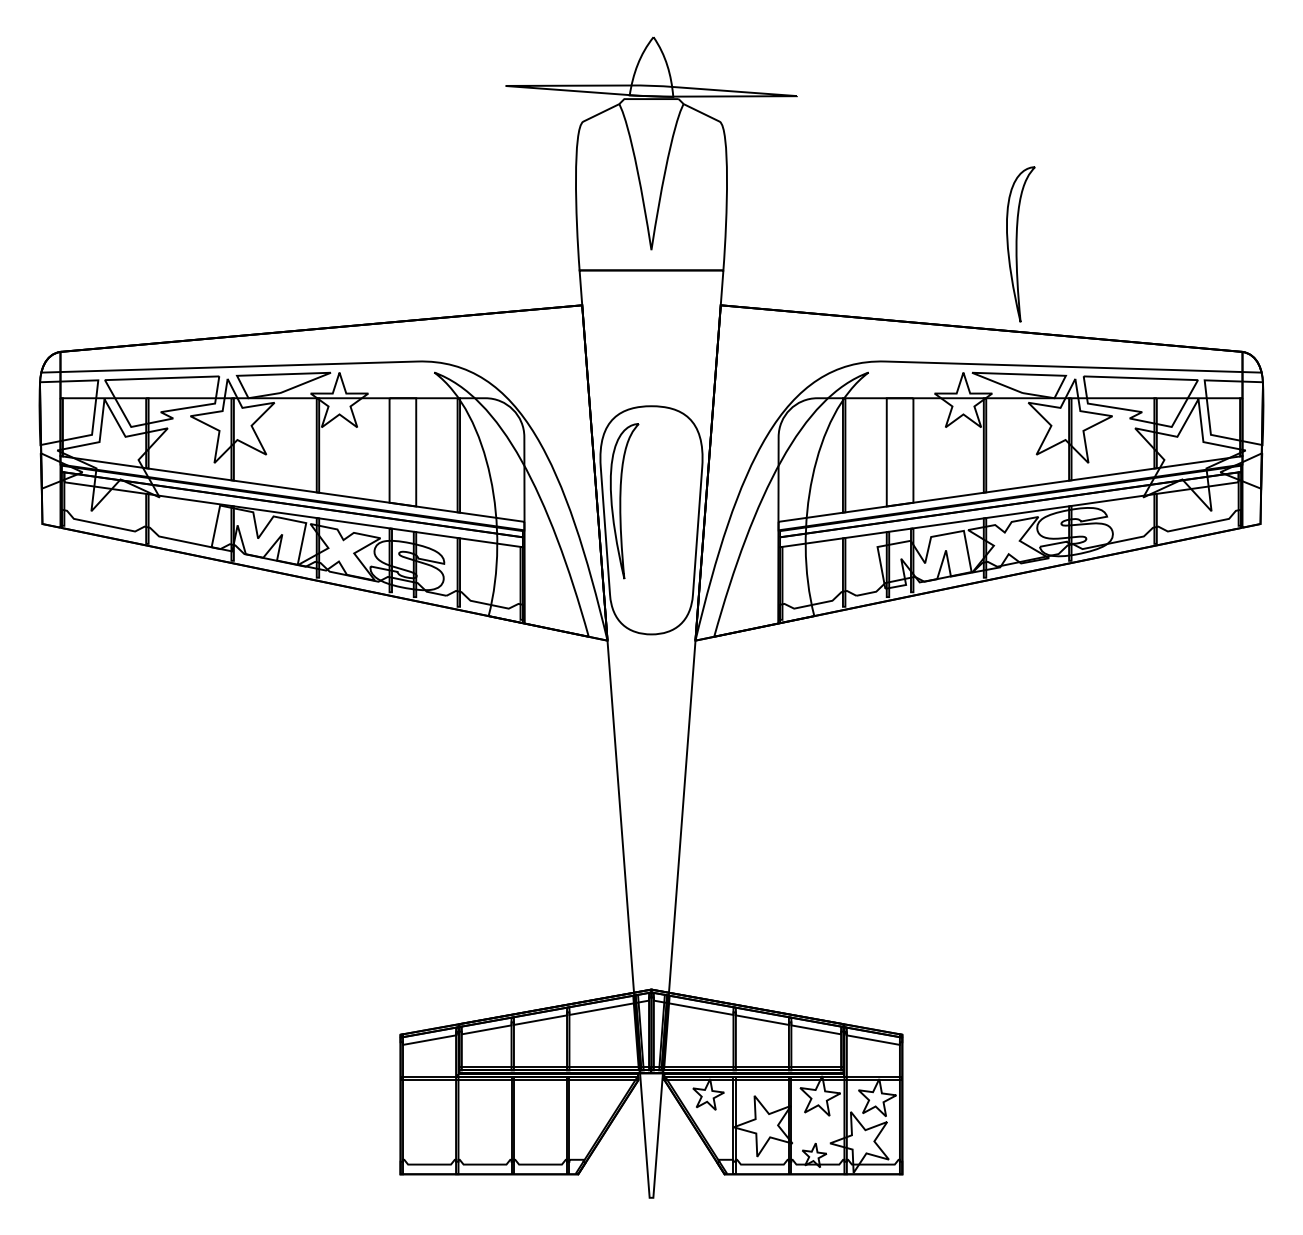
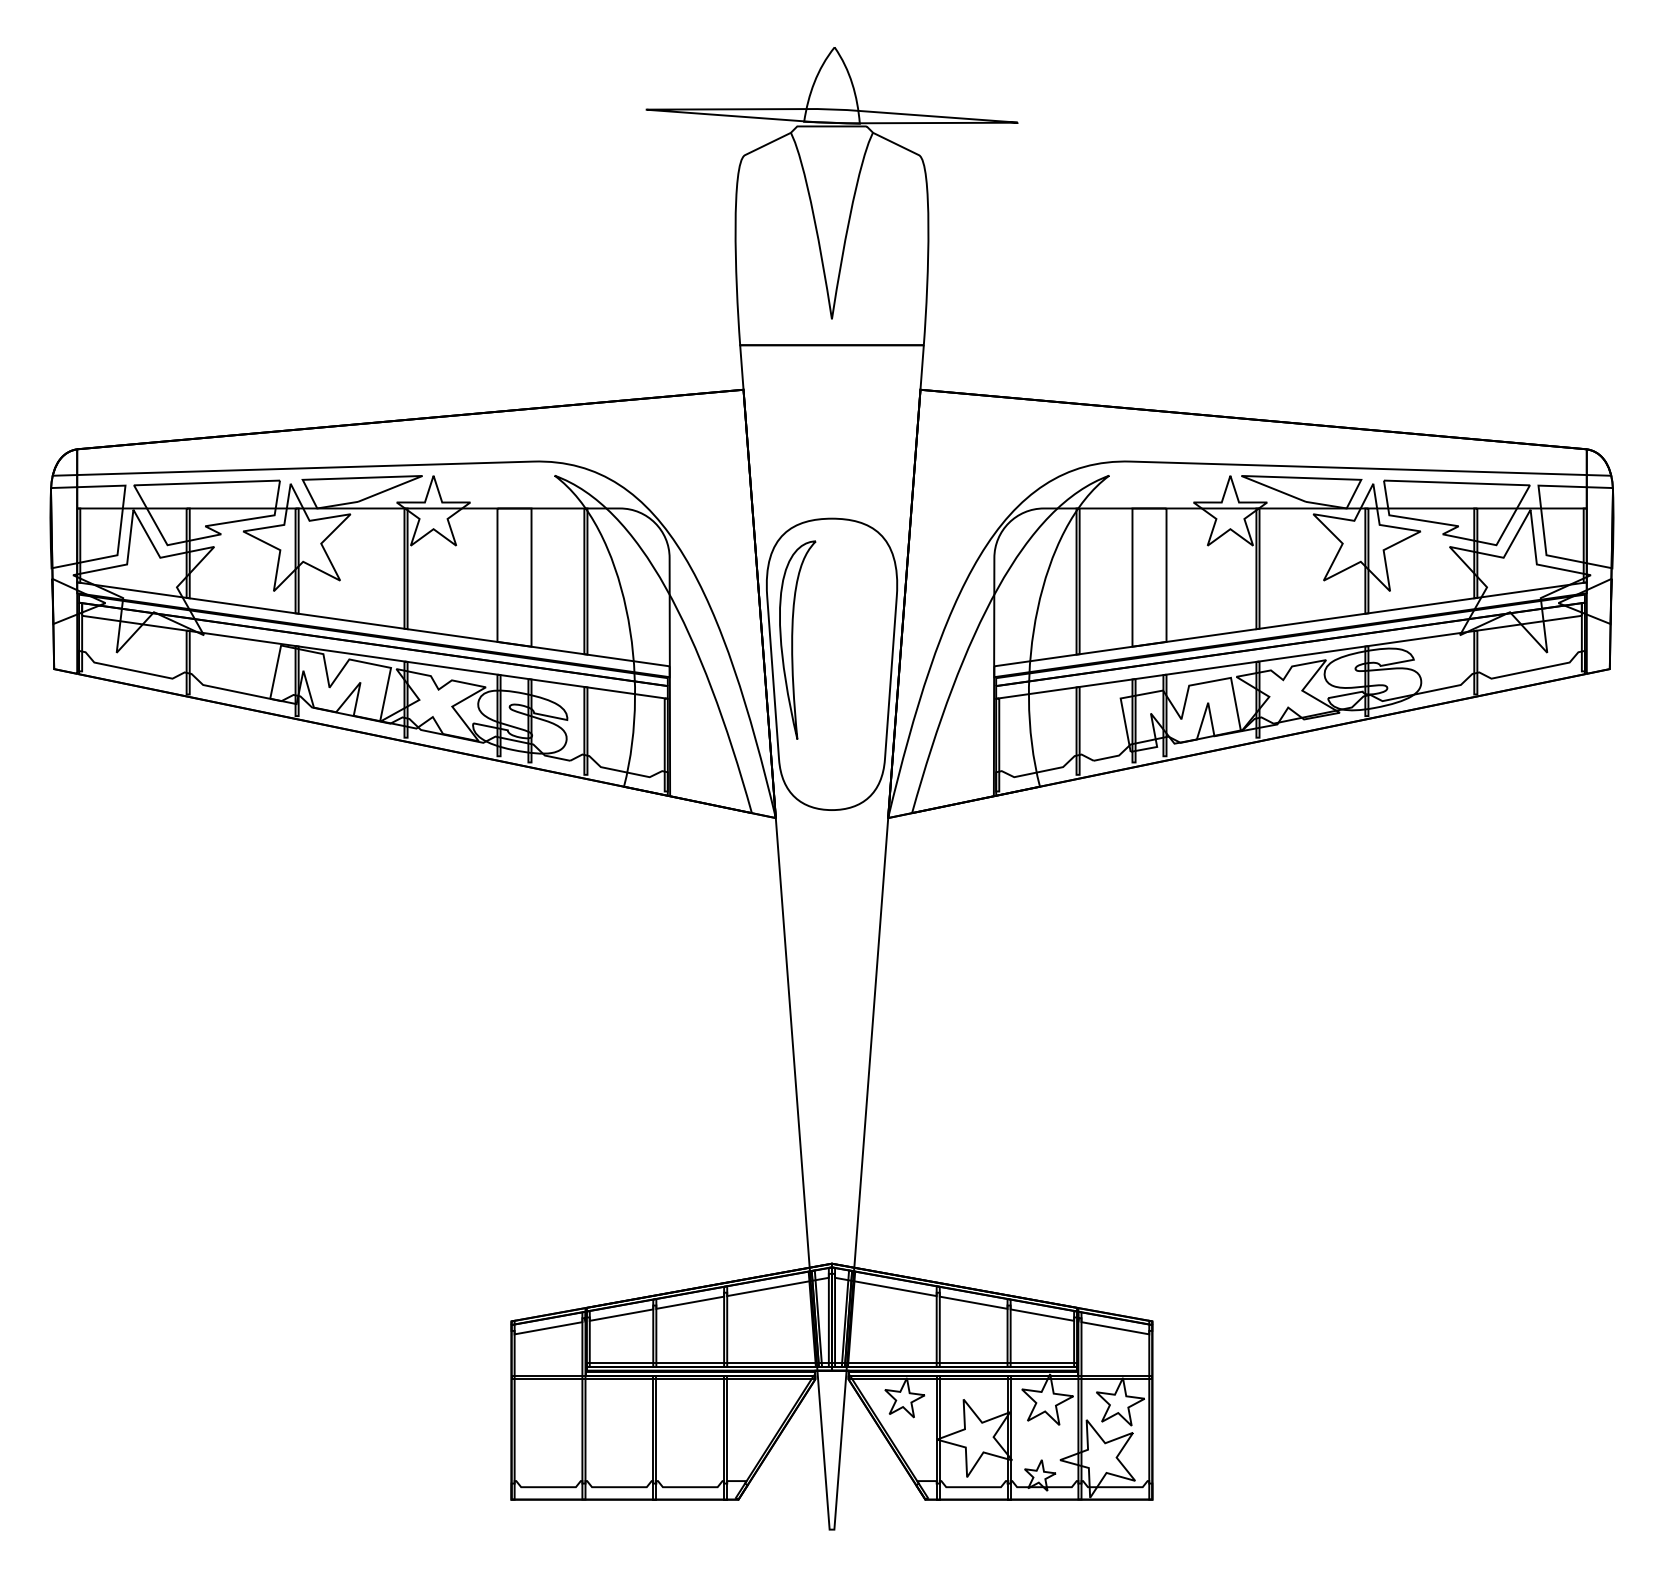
part: (1020, 244) -> (1303, 311), removed

